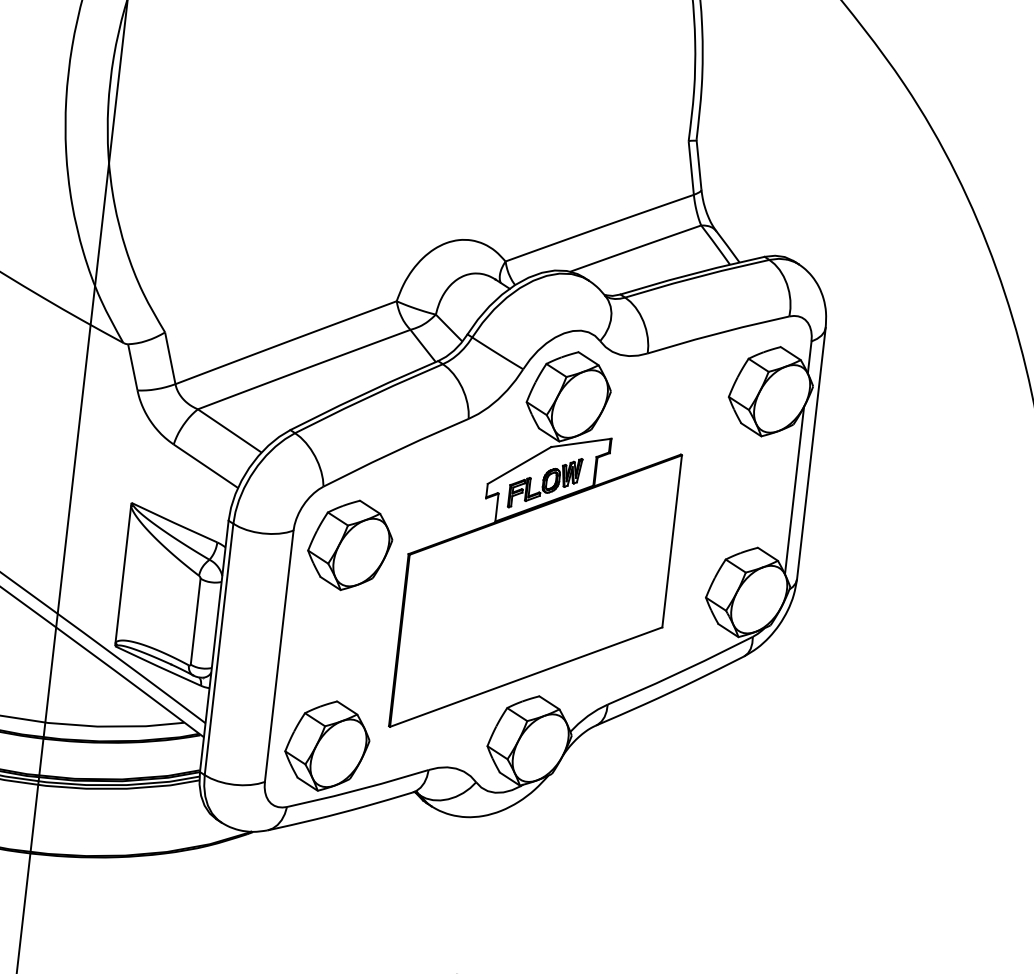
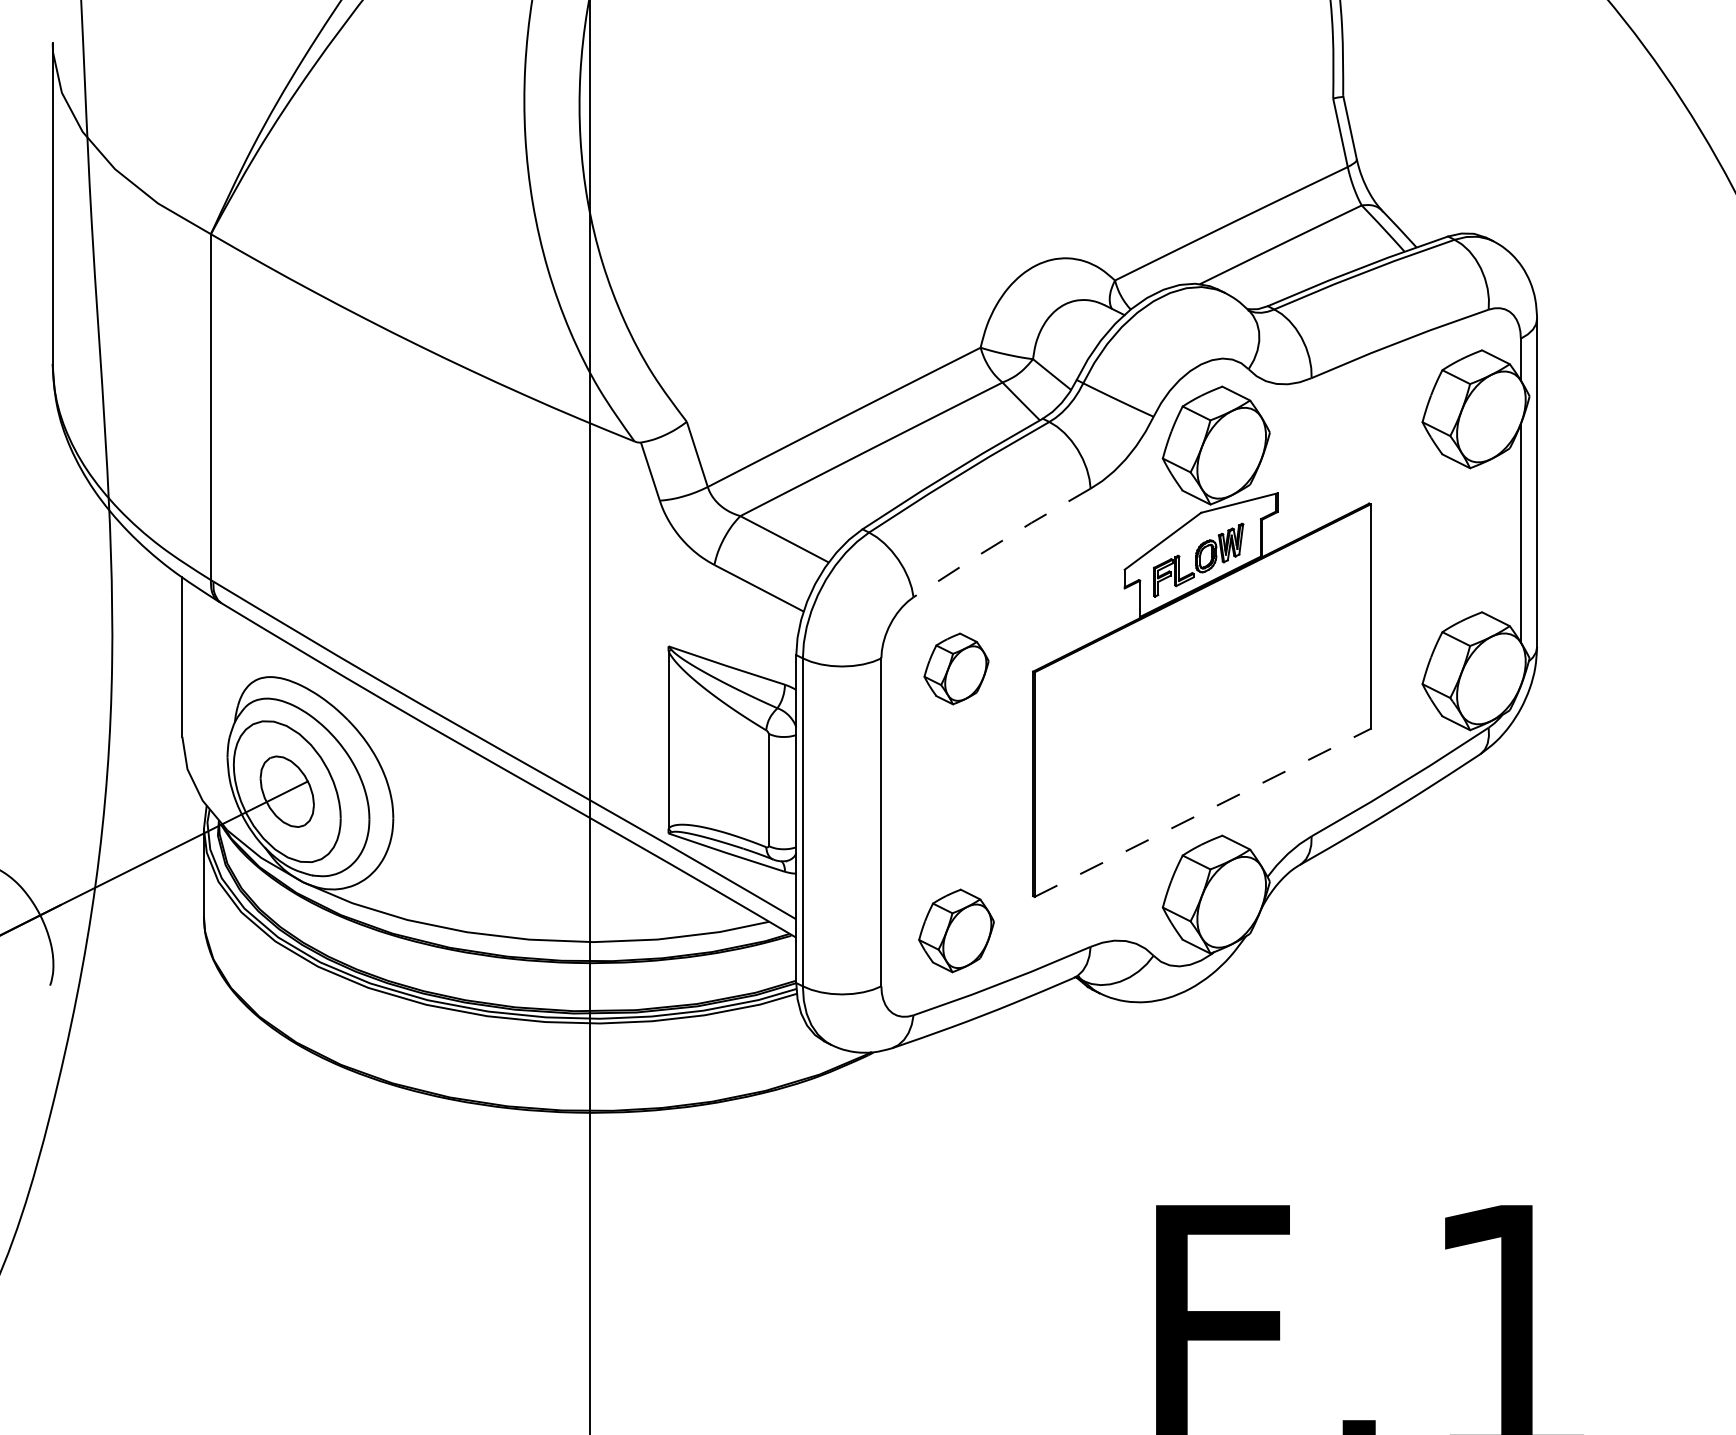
line: (395, 451) -> (1001, 541), solid -> dashed
part: (350, 544) -> (956, 668), size x0.6
line: (526, 676) -> (1202, 812), solid -> dashed
part: (327, 745) -> (956, 930), size x0.7

